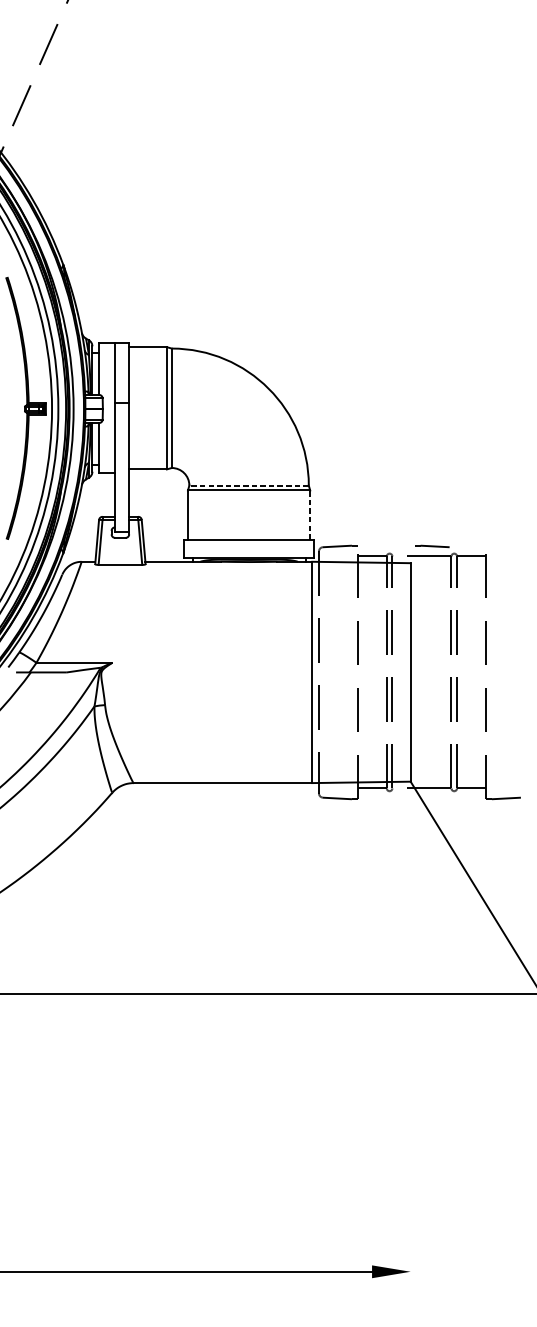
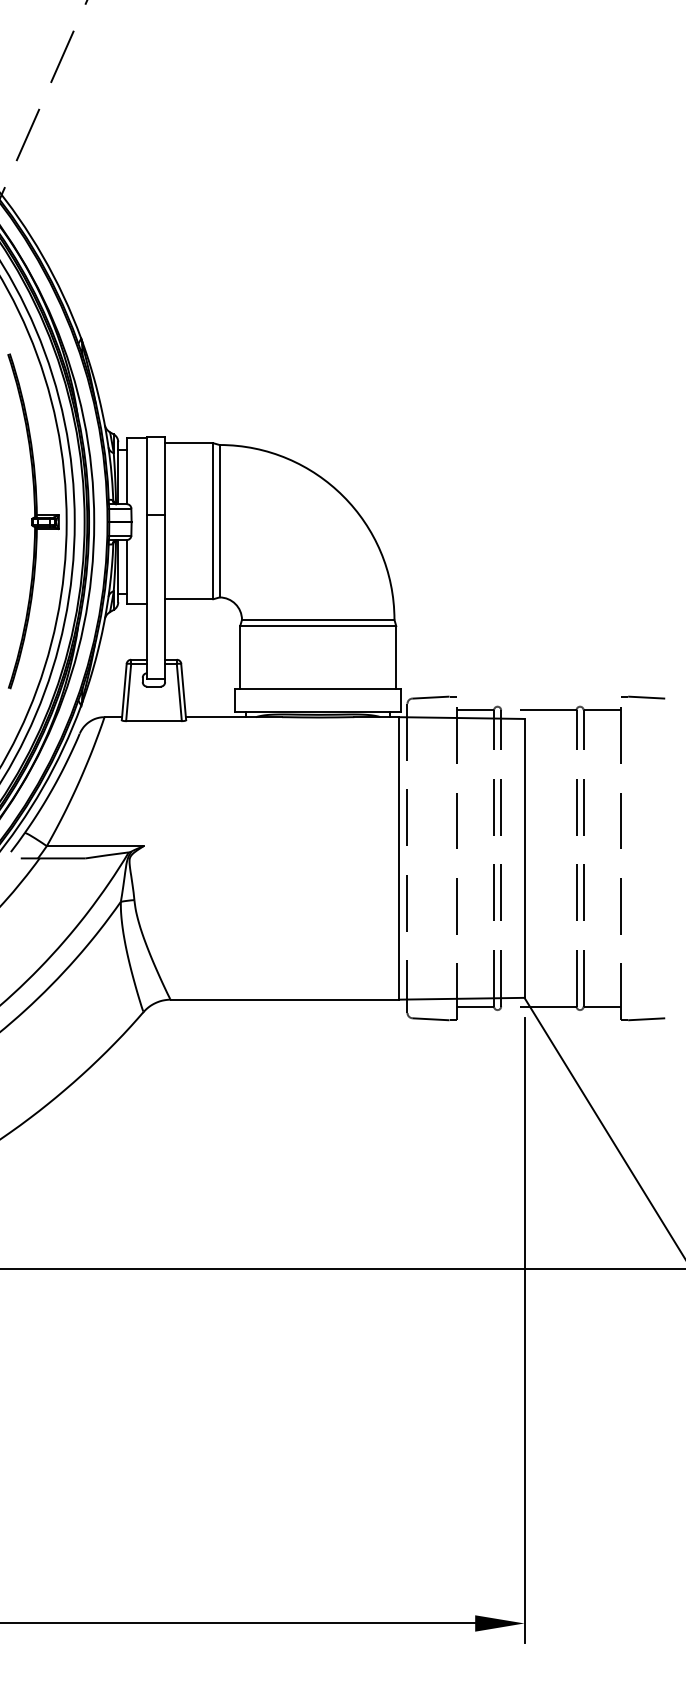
line: (248, 485) -> (317, 619), dashed -> solid
line: (310, 515) -> (396, 657), dashed -> solid
line: (432, 546) -> (643, 697), moved
line: (410, 1042) -> (524, 1330), added

